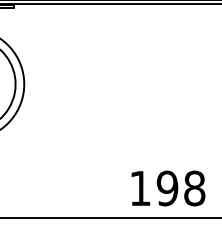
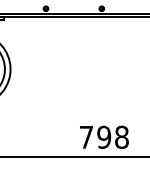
text: (140, 188) -> (86, 137), 198 -> 798

